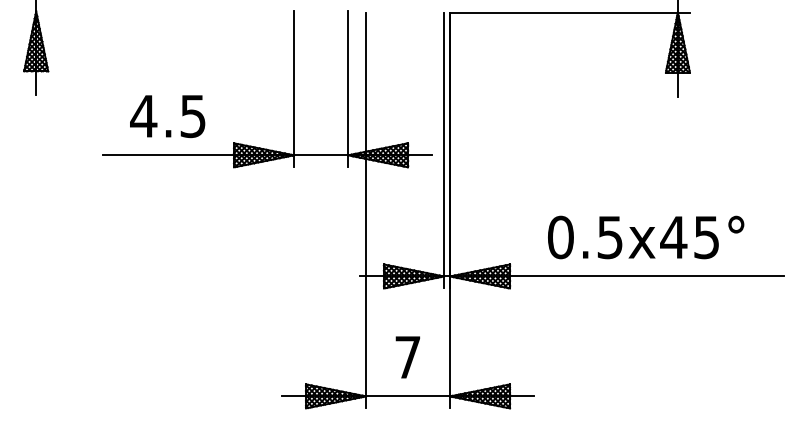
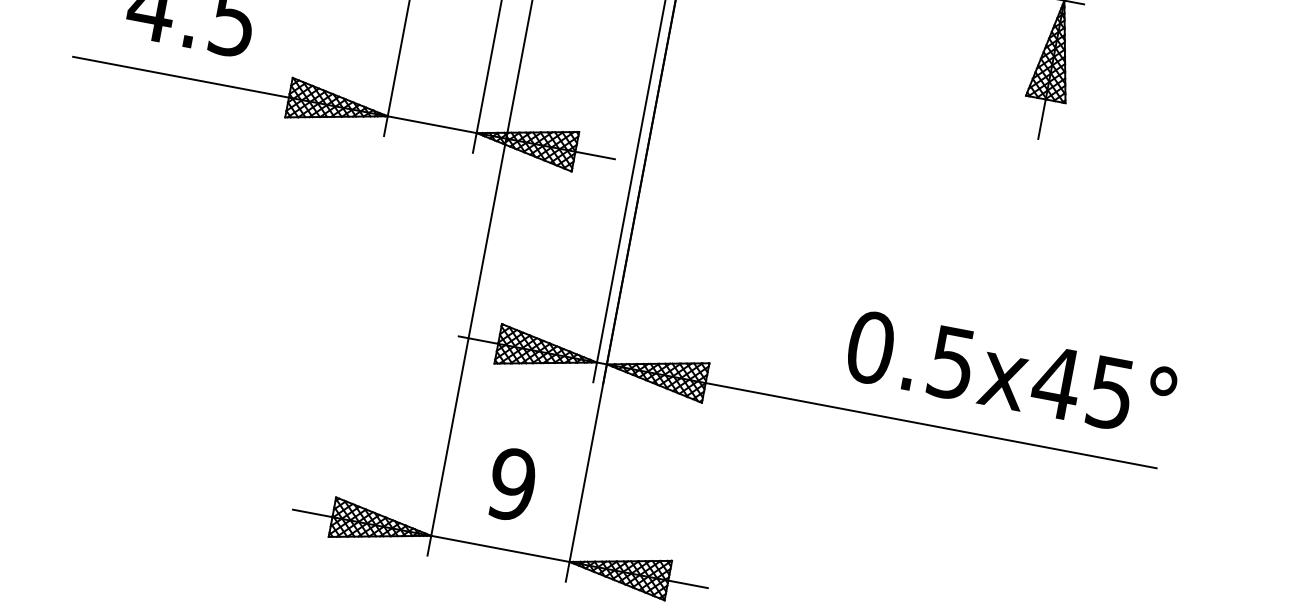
text: (646, 237) -> (1011, 374), moved
text: (407, 357) -> (511, 484), 7 -> 9

